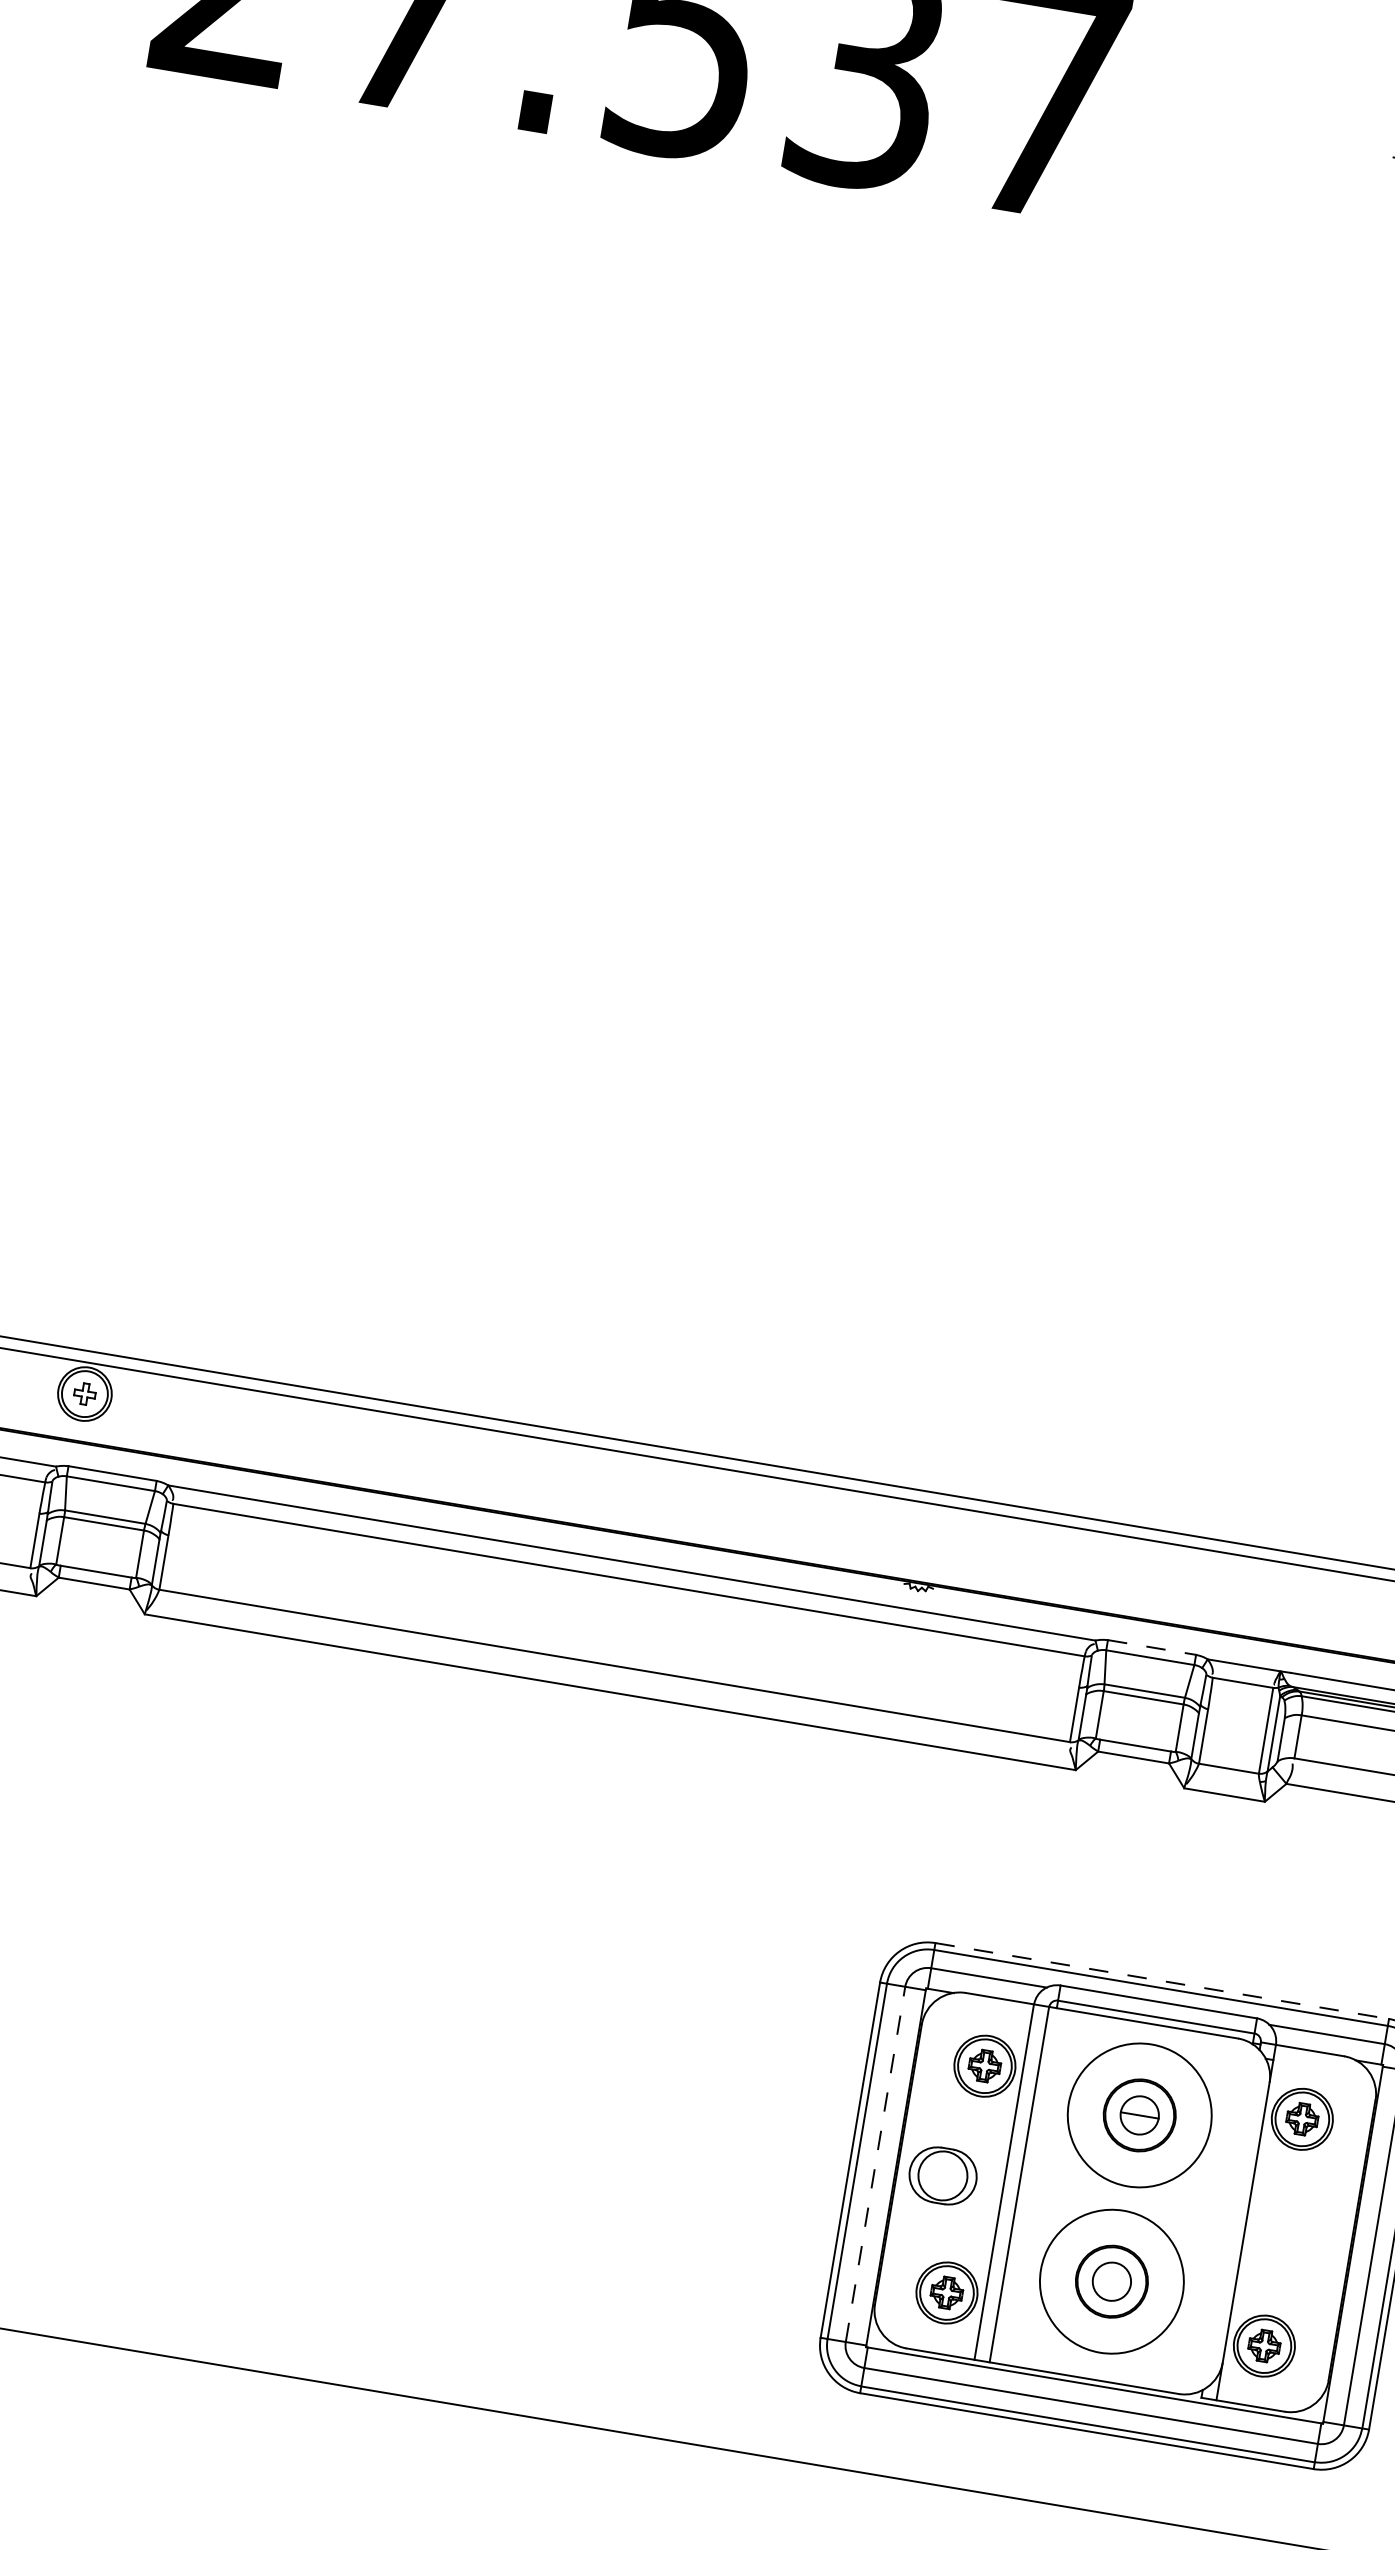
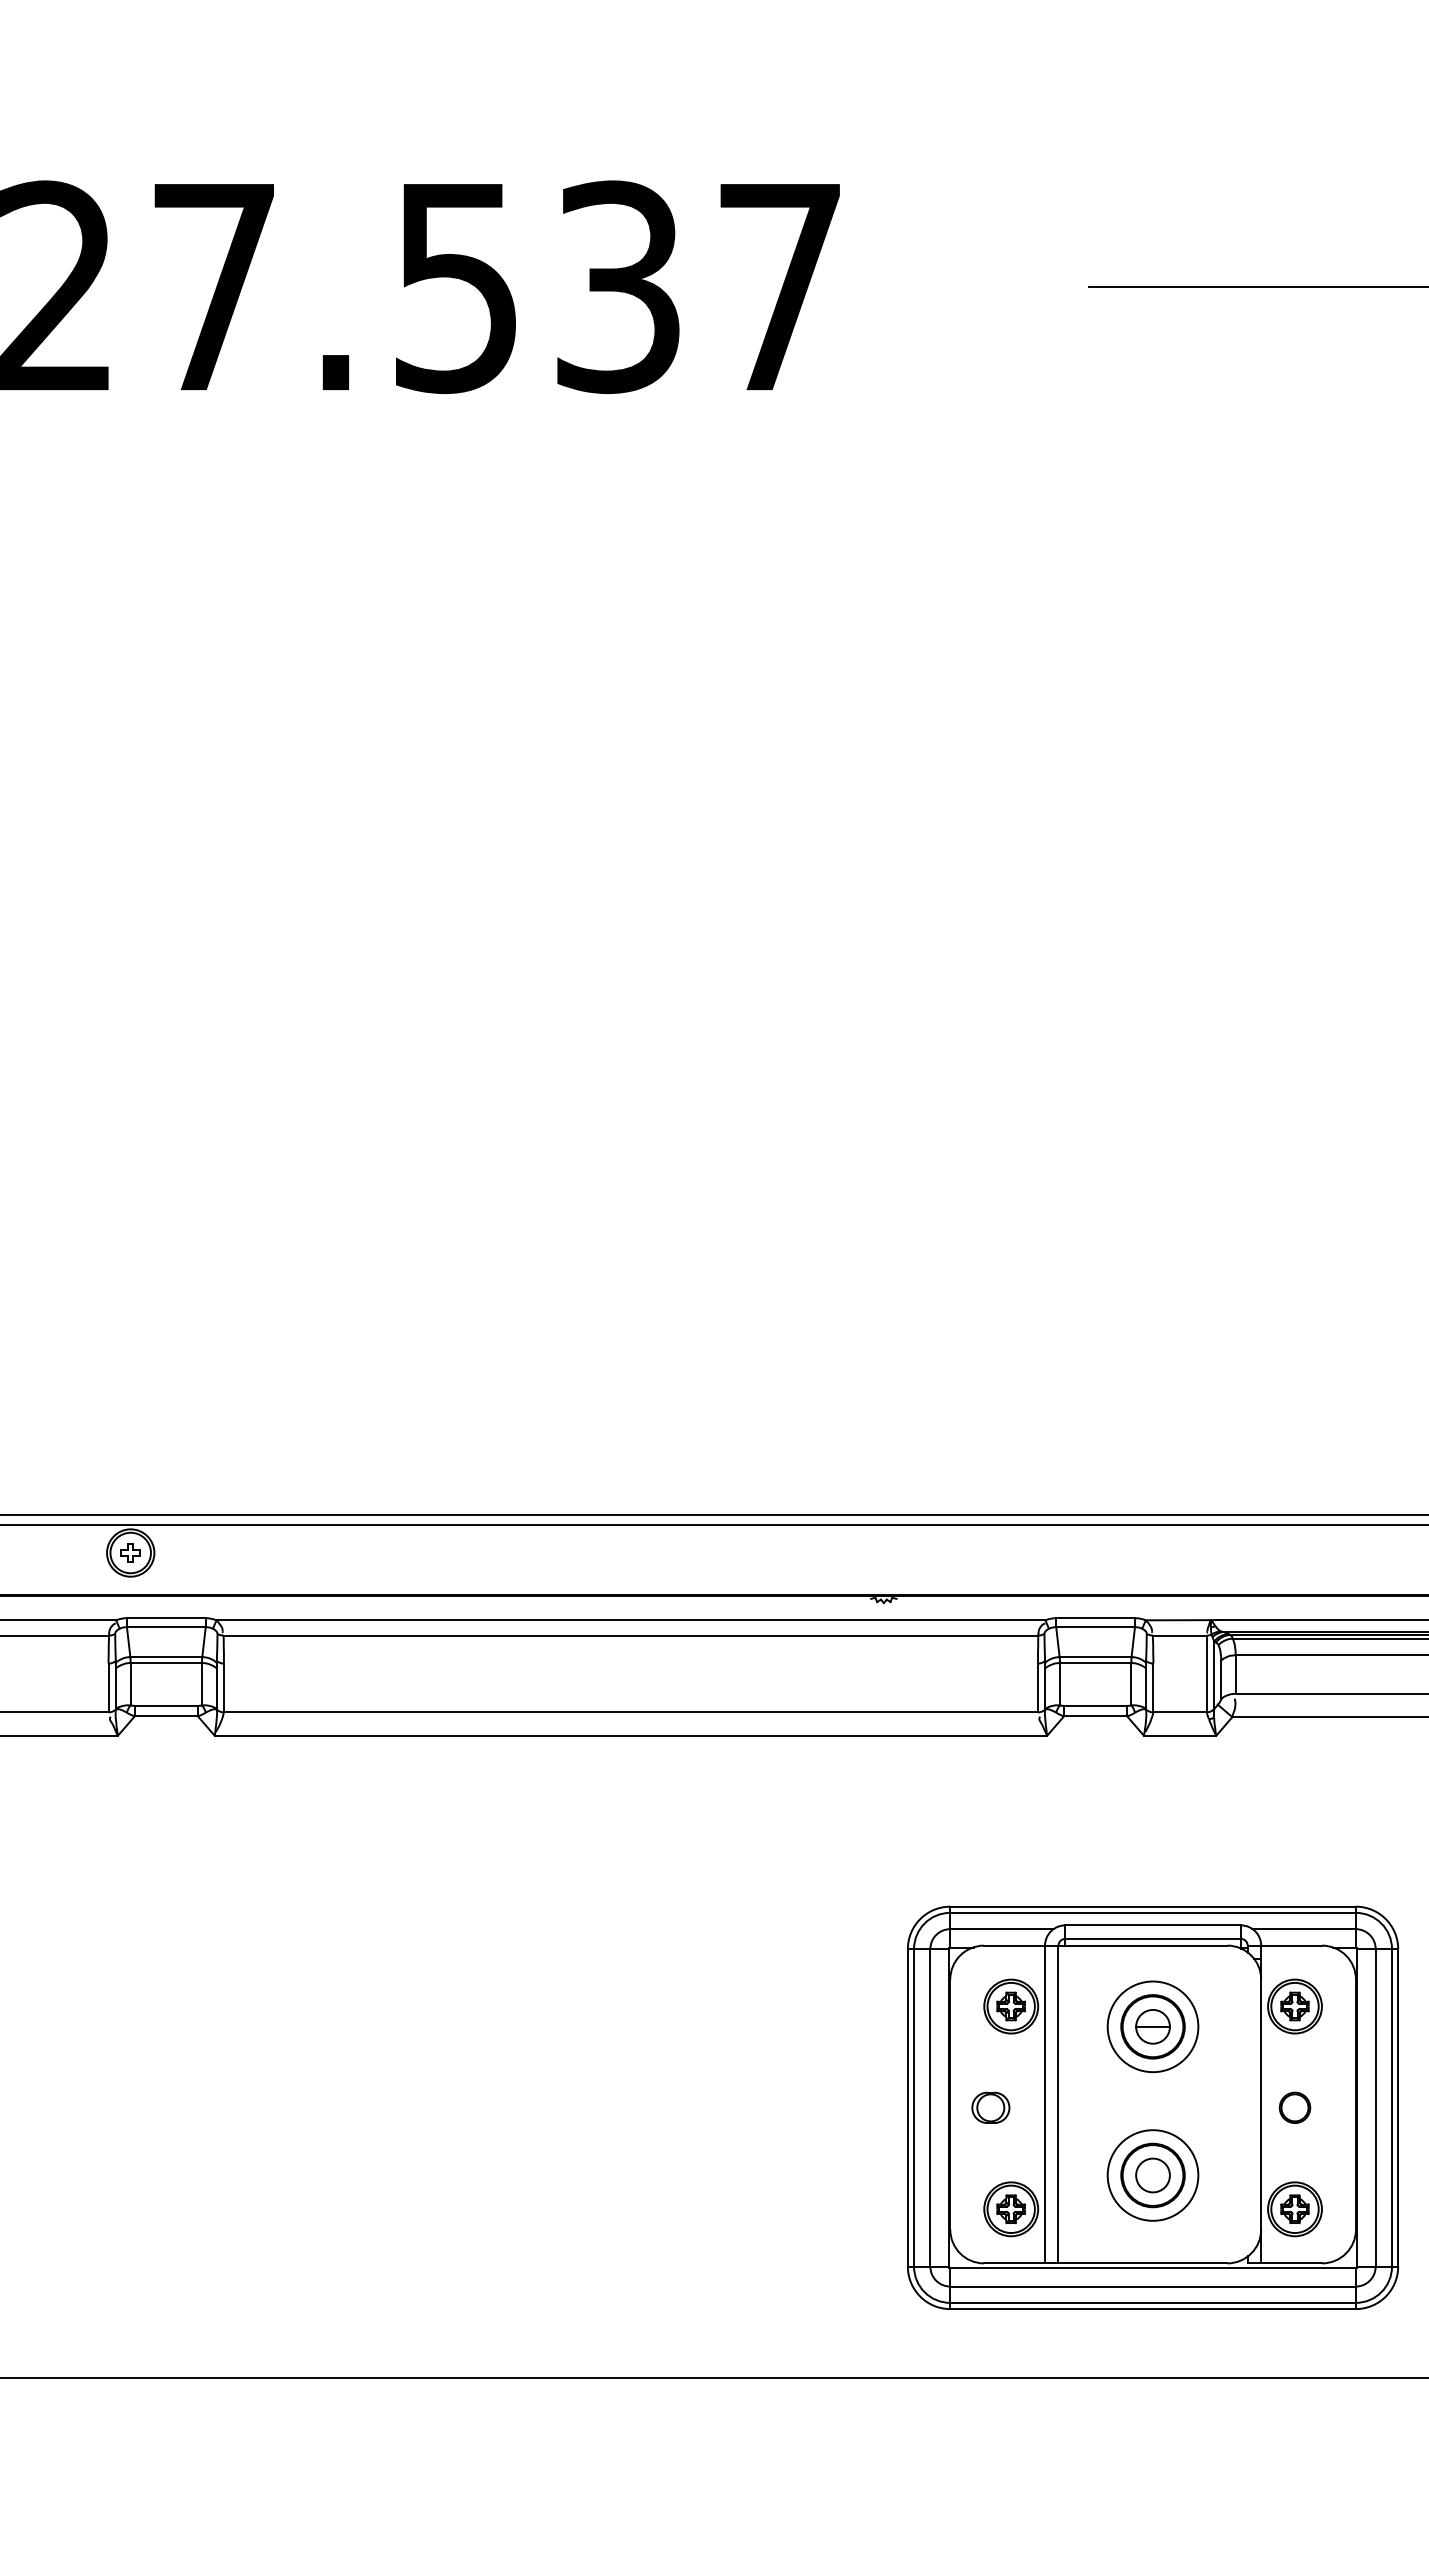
line: (1152, 1648) -> (1096, 1618), dashed -> solid
line: (1162, 1980) -> (1153, 1906), dashed -> solid
circle: (1139, 2114) -> (1152, 2026), size x0.71
line: (875, 2164) -> (930, 2107), dashed -> solid
part: (942, 2175) -> (990, 2107), size x0.62
part: (1282, 2232) -> (1294, 2107), added
circle: (1111, 2281) -> (1152, 2175), size x0.71

